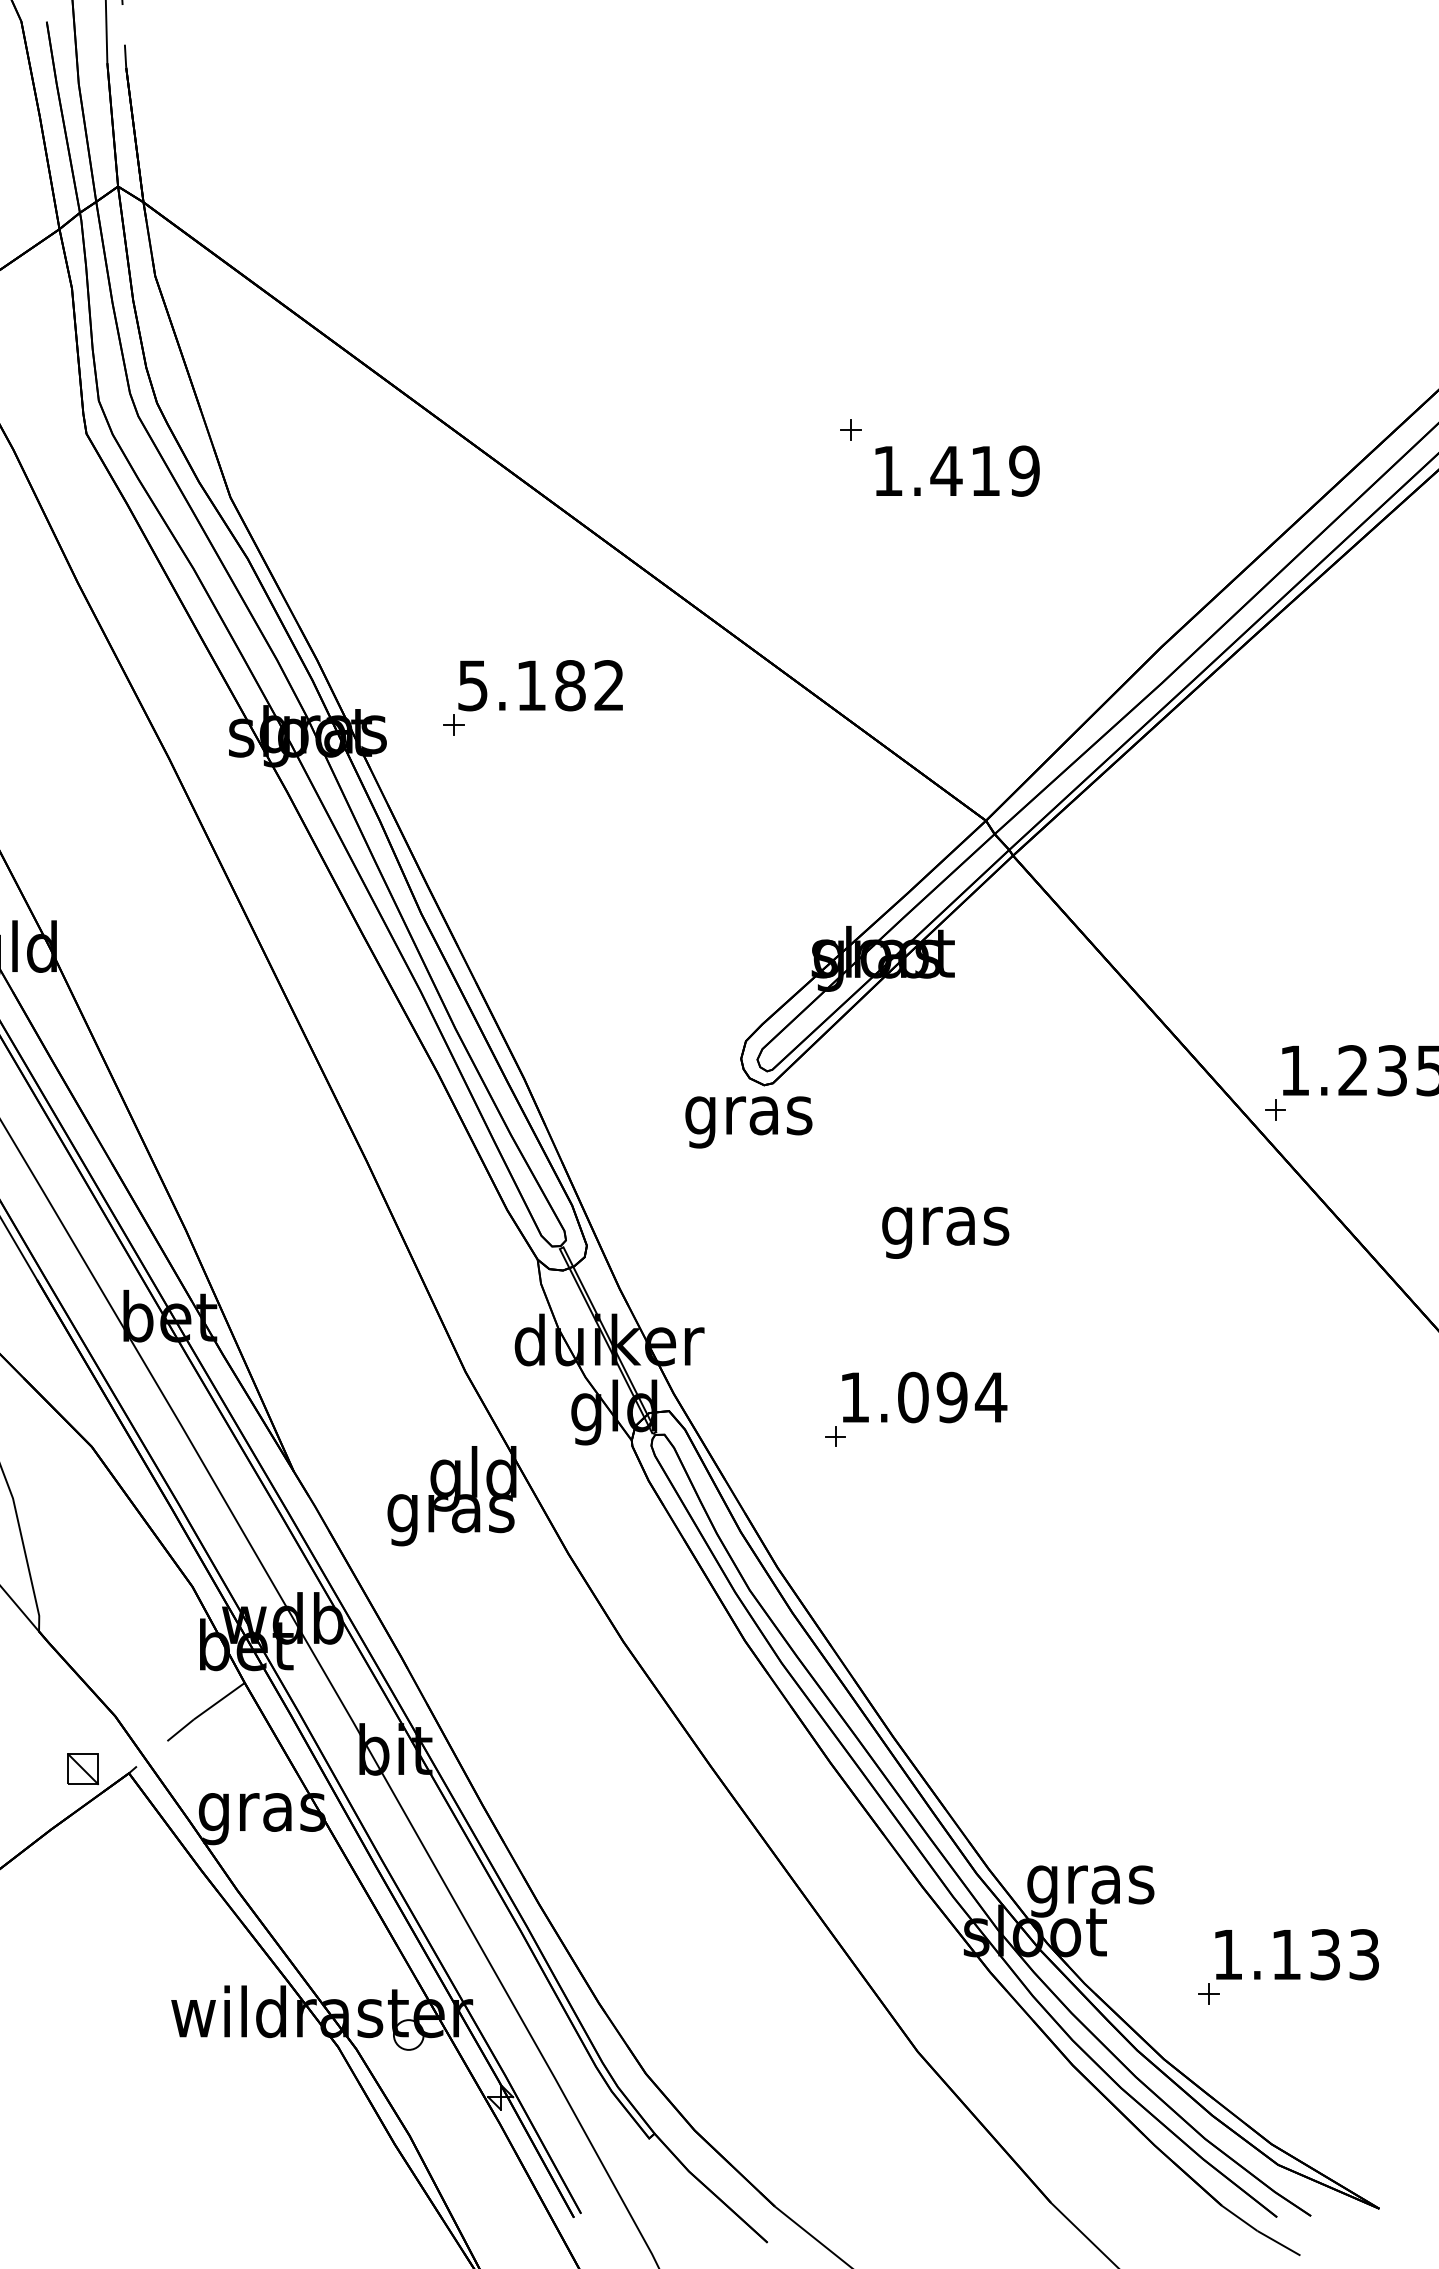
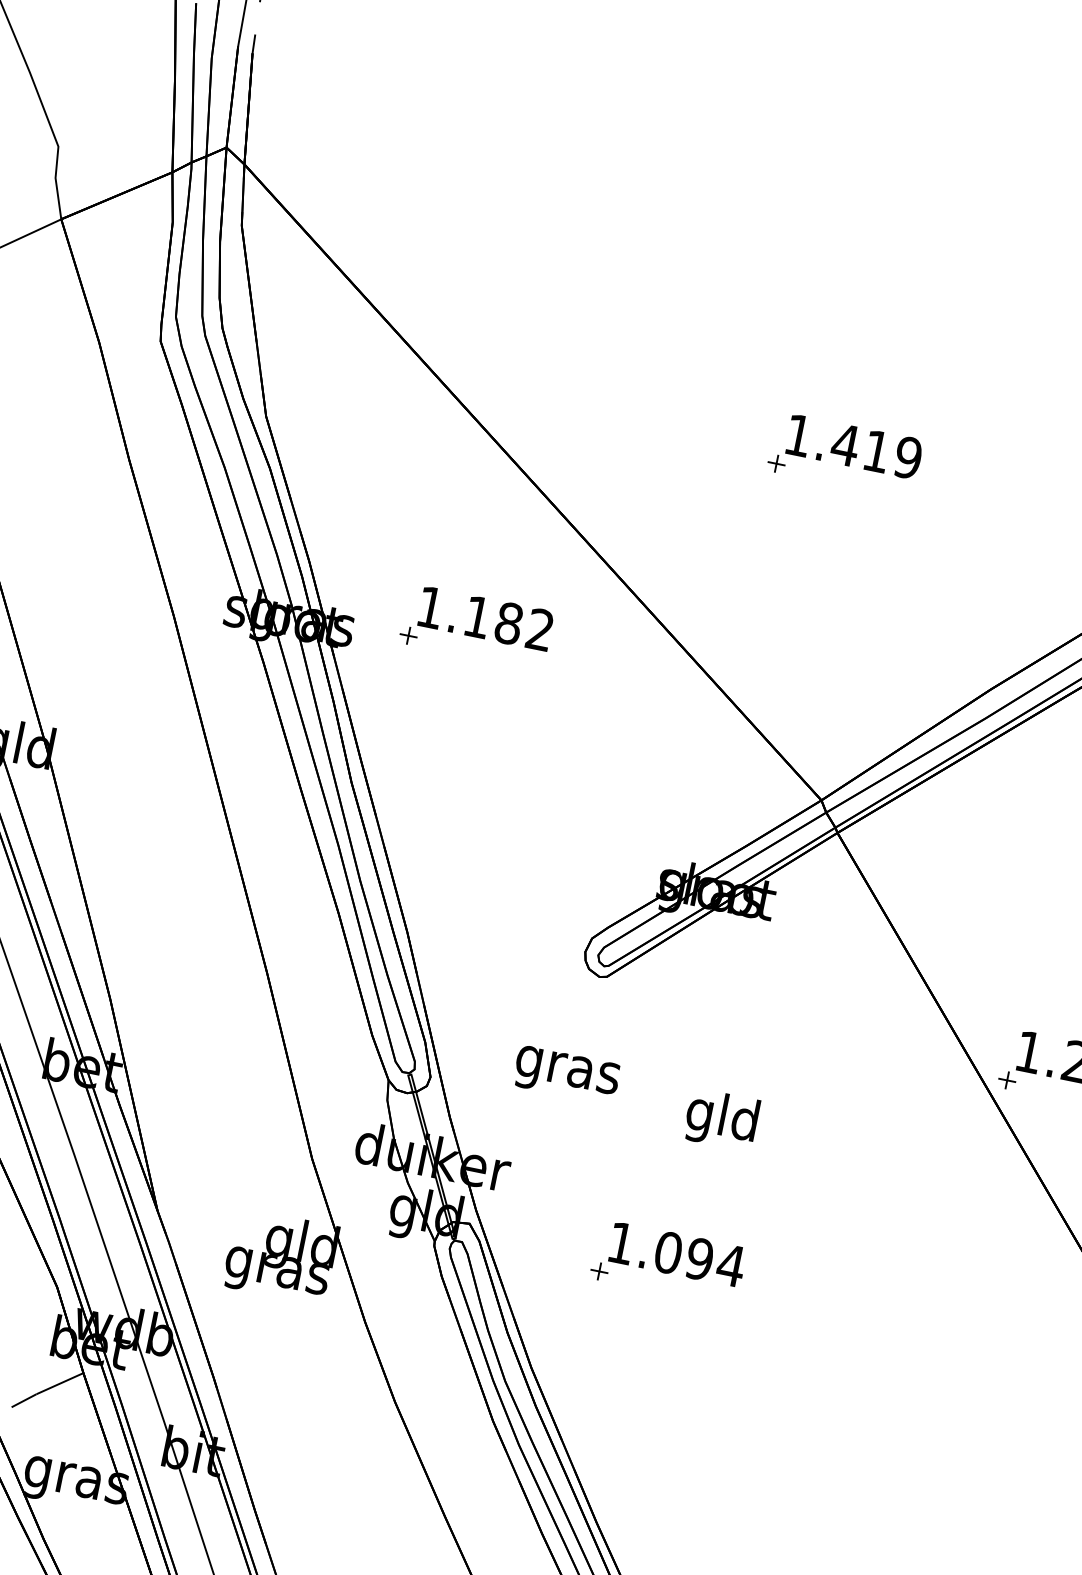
text: (957, 470) -> (854, 446), moved
text: (472, 685) -> (430, 607), 5.182 -> 1.182
text: (748, 1122) -> (566, 1075), moved
text: (945, 1225) -> (722, 1119), gras -> gld

